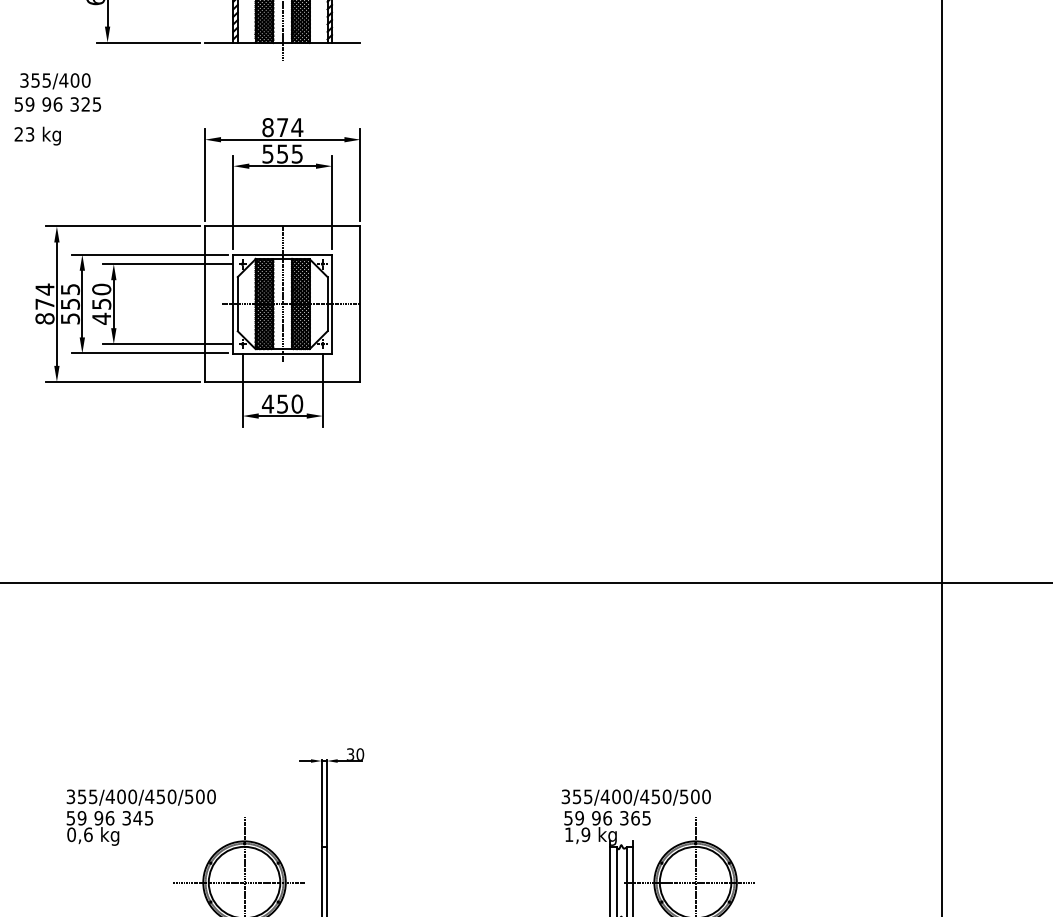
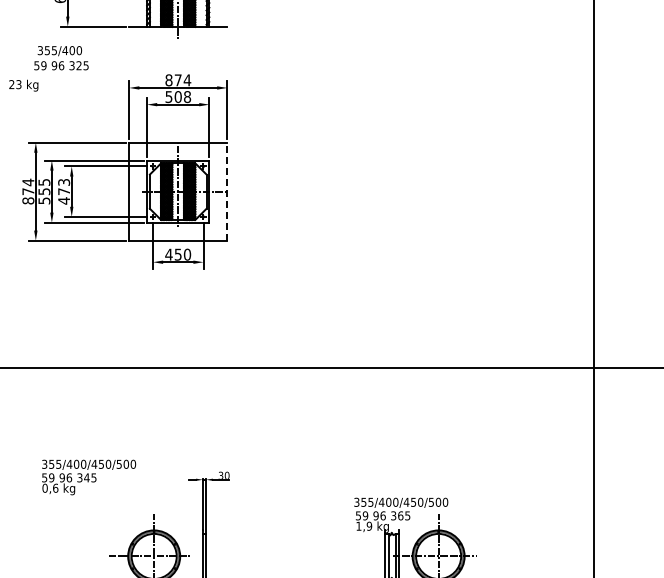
text: (57, 92) -> (61, 58), moved
text: (289, 153) -> (182, 96), 555 -> 508
text: (102, 295) -> (64, 186), 450 -> 473
line: (360, 303) -> (227, 191), solid -> dashed
text: (141, 817) -> (89, 477), moved

